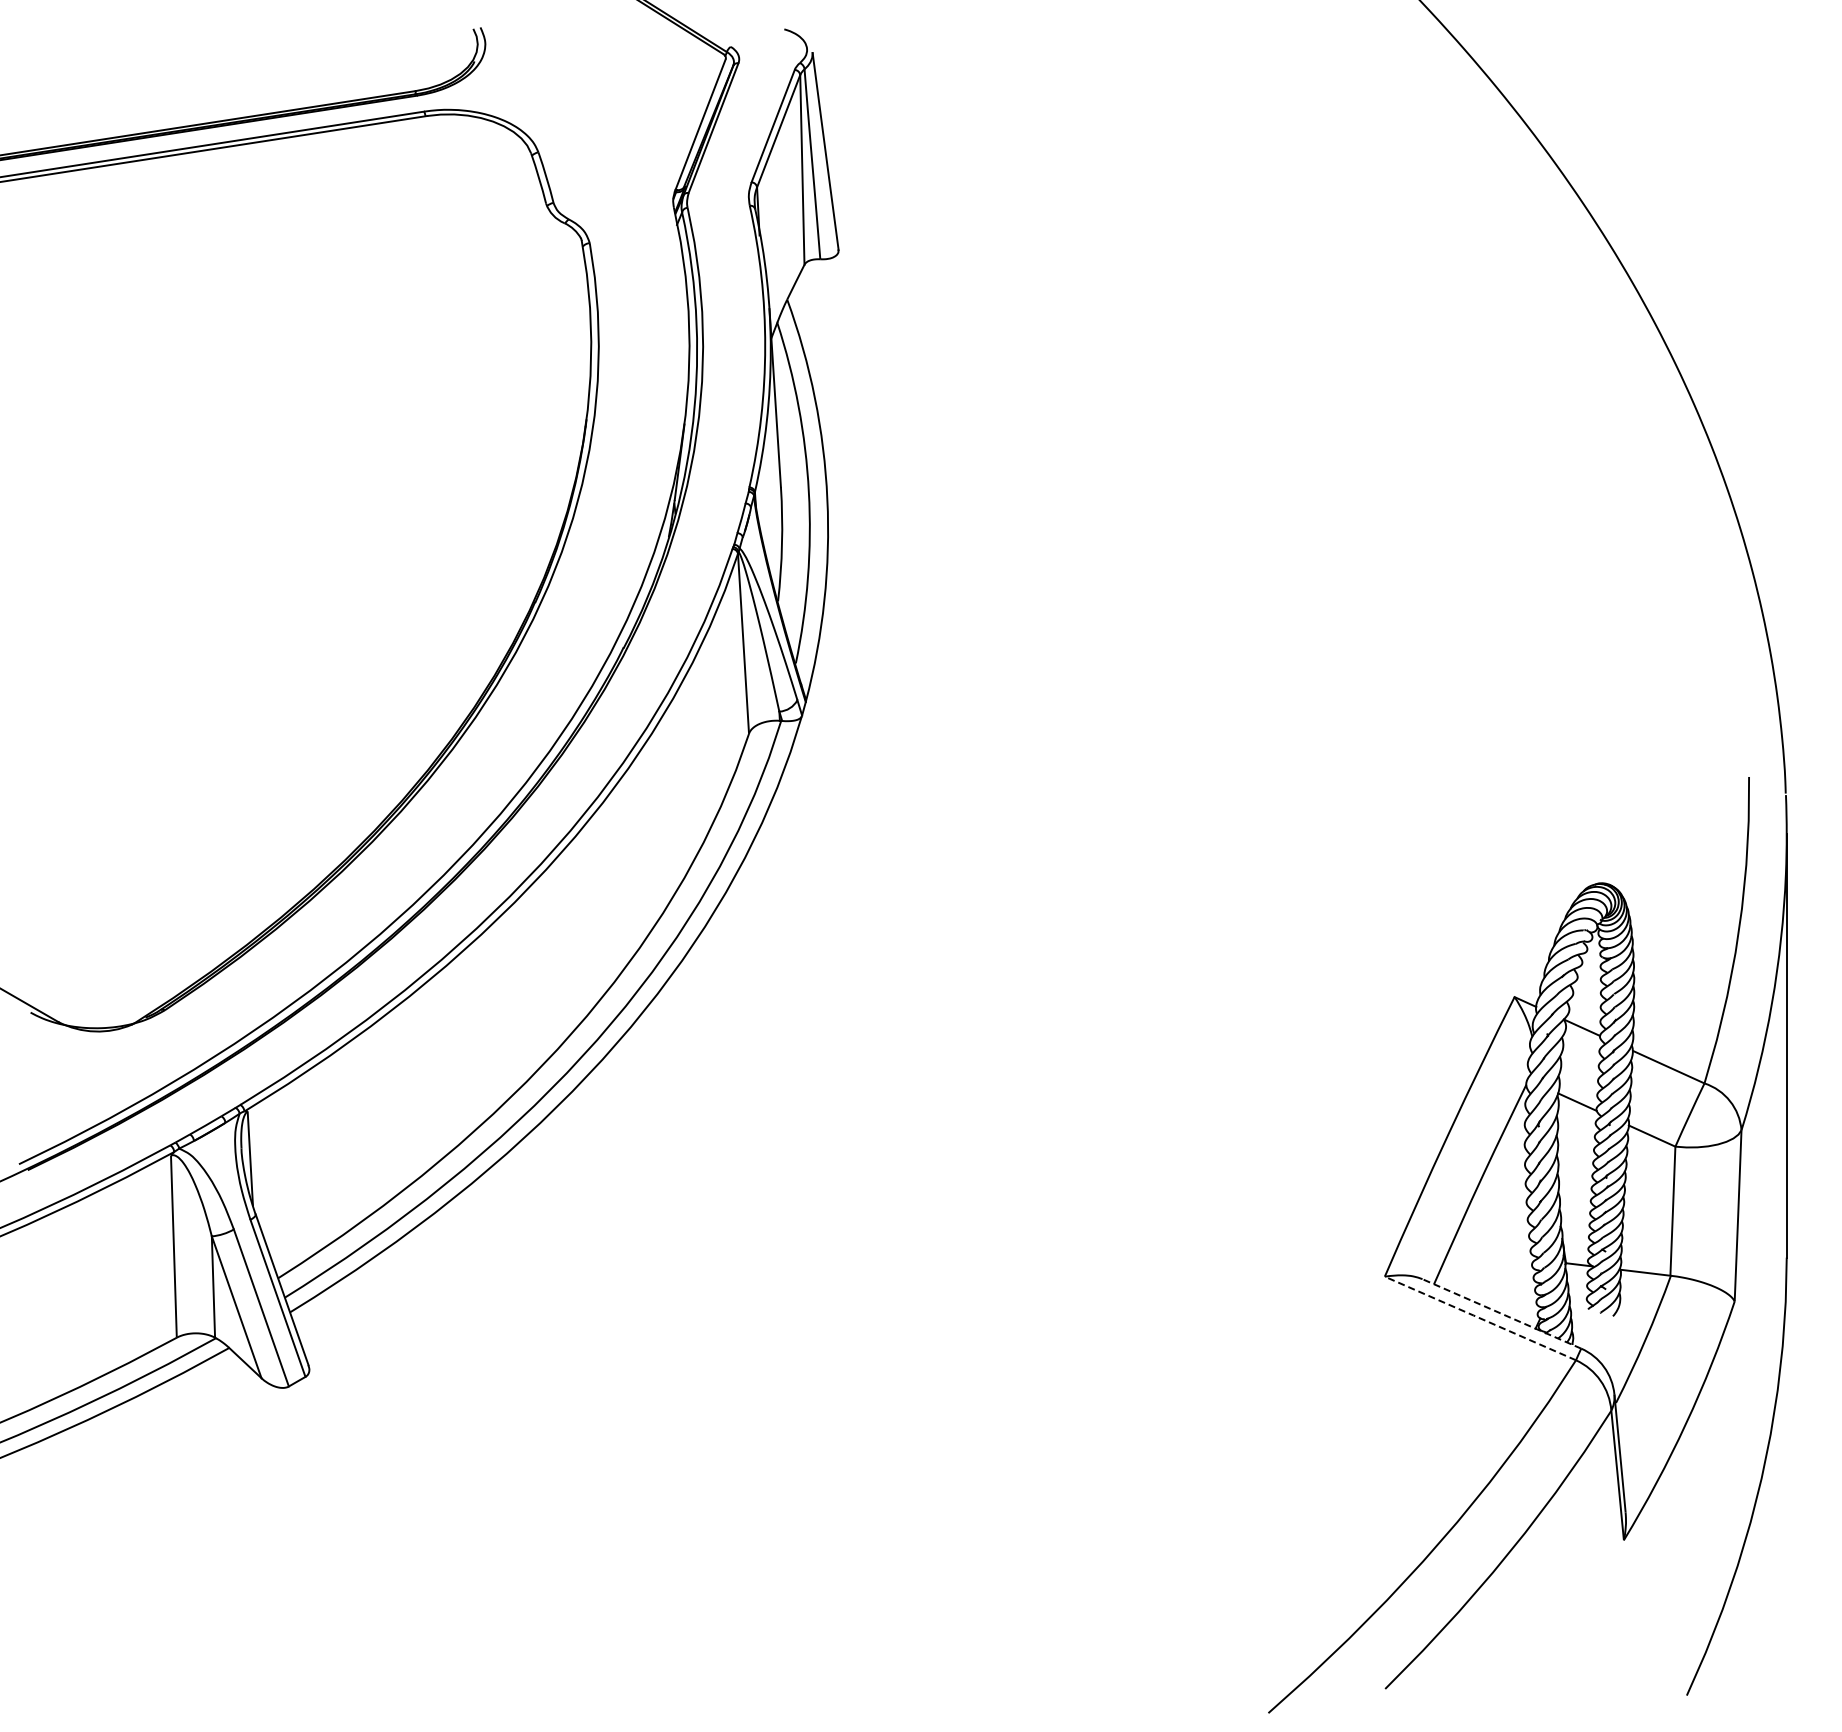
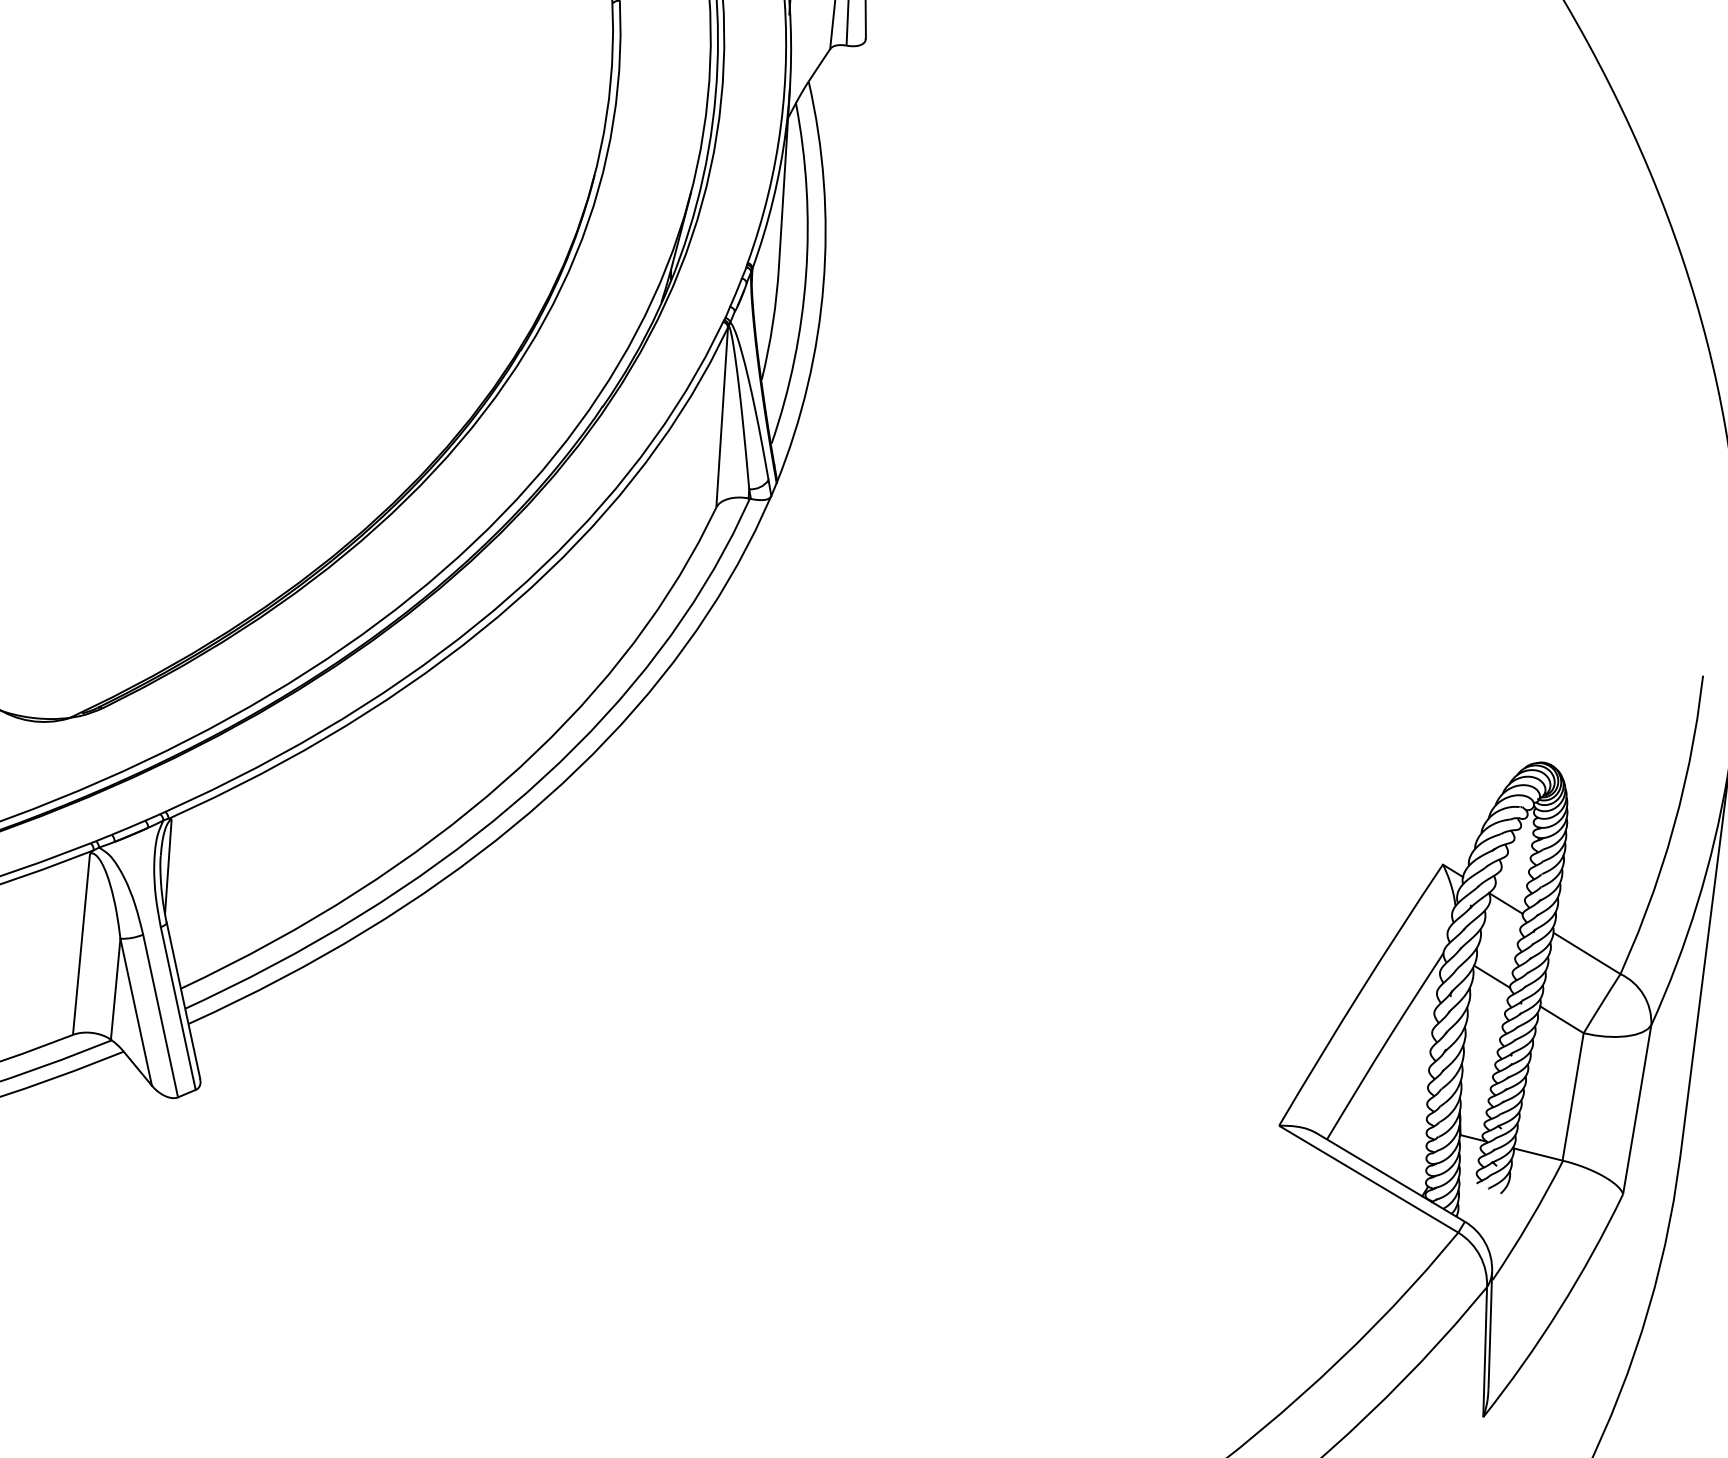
line: (1501, 1313) -> (1390, 1176), dashed -> solid
line: (1480, 1318) -> (1368, 1179), dashed -> solid

